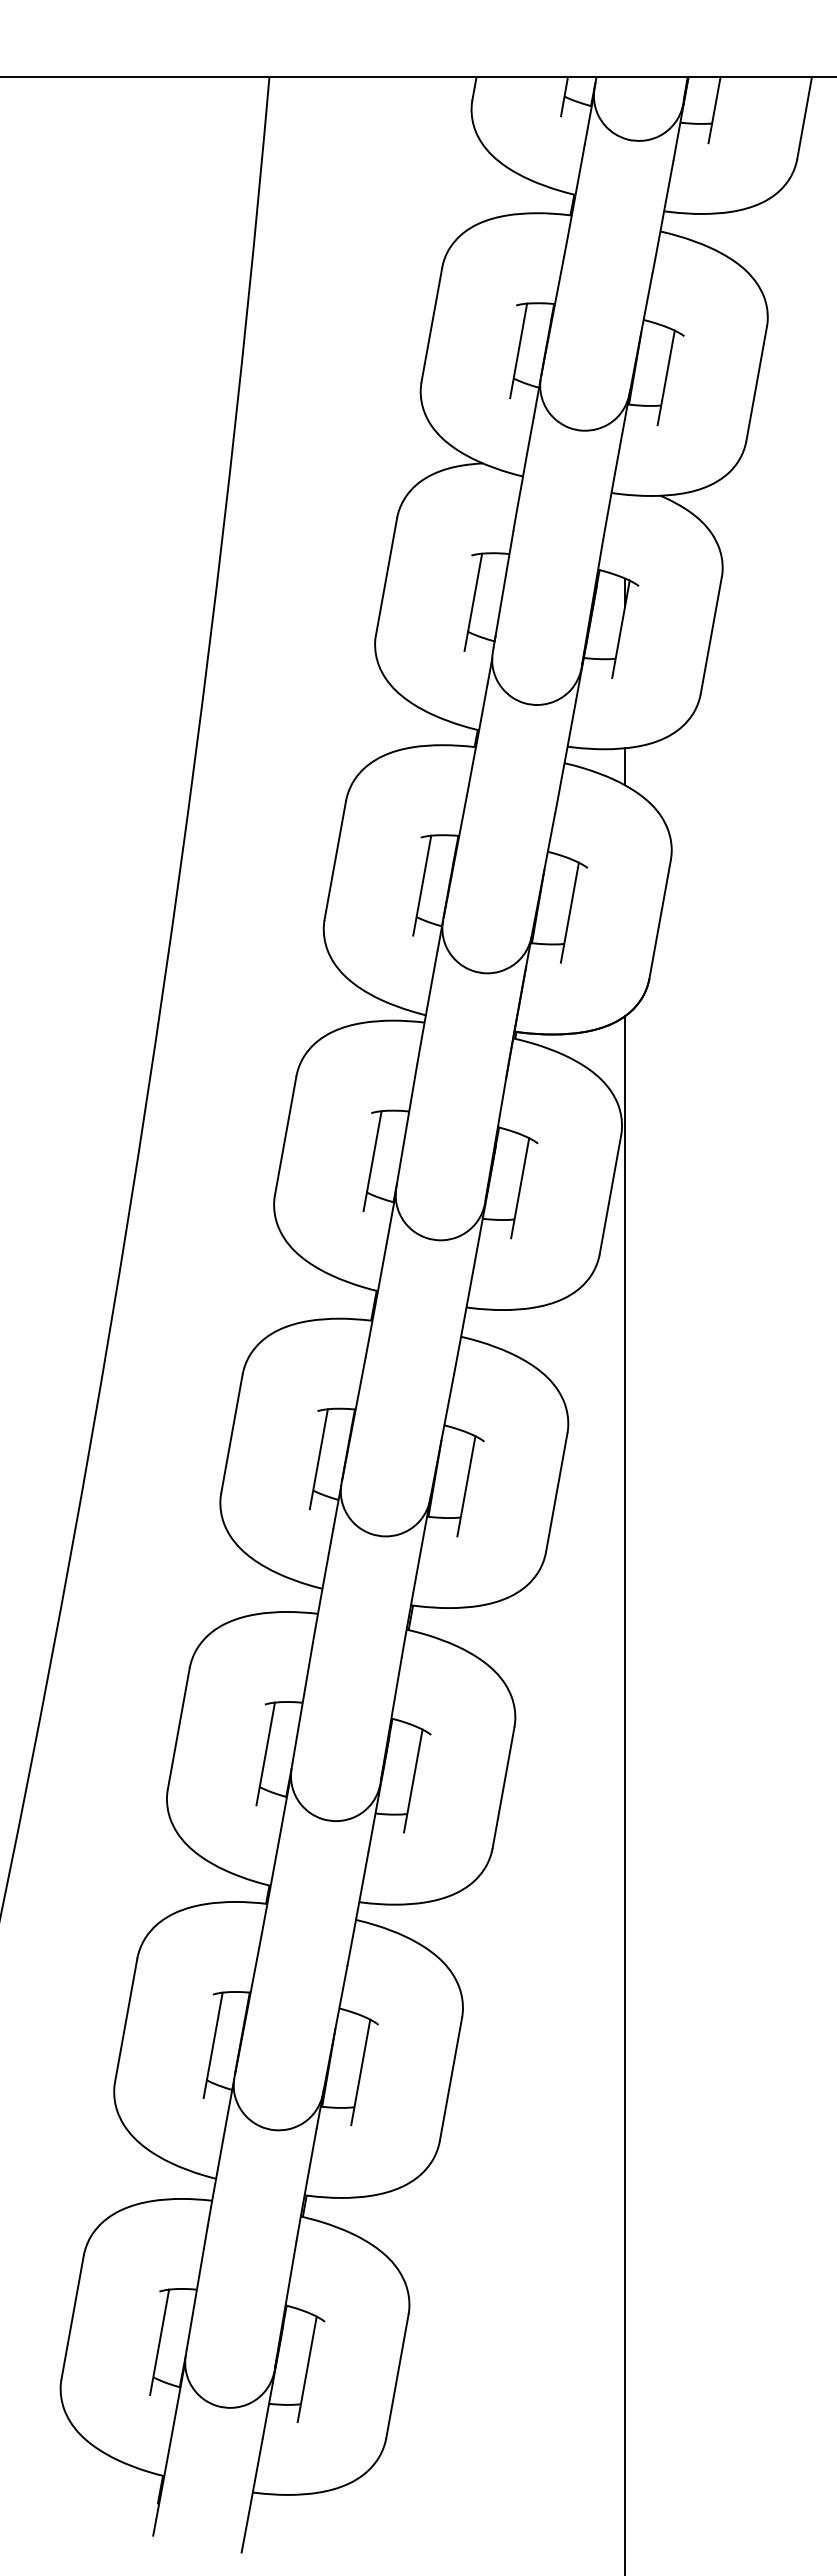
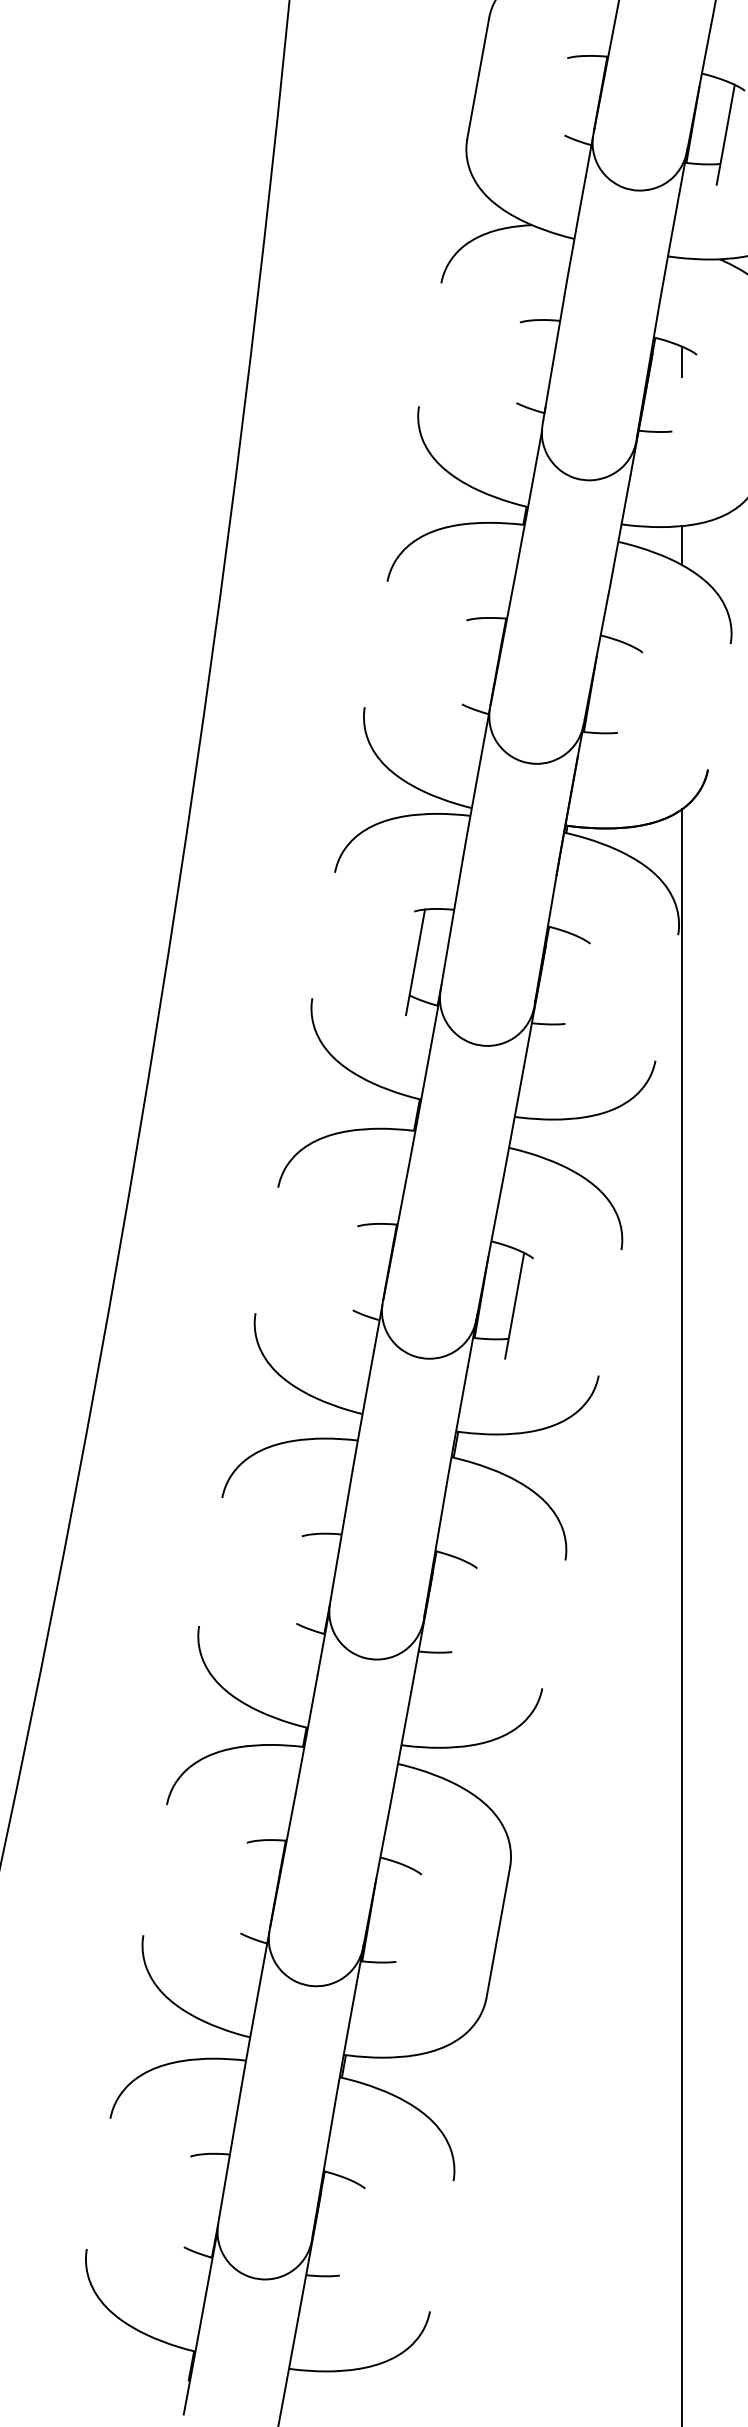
line: (518, 350) -> (569, 105), removed
line: (386, 576) -> (430, 344), removed
line: (473, 601) -> (522, 371), removed
line: (620, 628) -> (677, 399), removed
line: (335, 860) -> (376, 644), removed
line: (422, 885) -> (468, 671), removed
line: (569, 912) -> (623, 699), removed
line: (659, 918) -> (718, 705), removed
line: (285, 1135) -> (323, 935), removed
line: (520, 1188) -> (571, 991), removed
line: (610, 1194) -> (666, 997), removed
line: (231, 1433) -> (266, 1250), removed
line: (318, 1459) -> (358, 1277), removed
line: (556, 1492) -> (609, 1312), removed
line: (178, 1728) -> (210, 1561), removed
line: (265, 1753) -> (302, 1588), removed
line: (413, 1780) -> (458, 1616), removed
line: (503, 1787) -> (553, 1624), removed
line: (126, 2020) -> (155, 1870), removed
line: (212, 2045) -> (246, 1896), removed
line: (360, 2072) -> (402, 1925), removed
line: (72, 2317) -> (98, 2183), removed
line: (159, 2342) -> (190, 2210), removed
line: (306, 2369) -> (345, 2238), removed
line: (397, 2376) -> (441, 2246), removed

